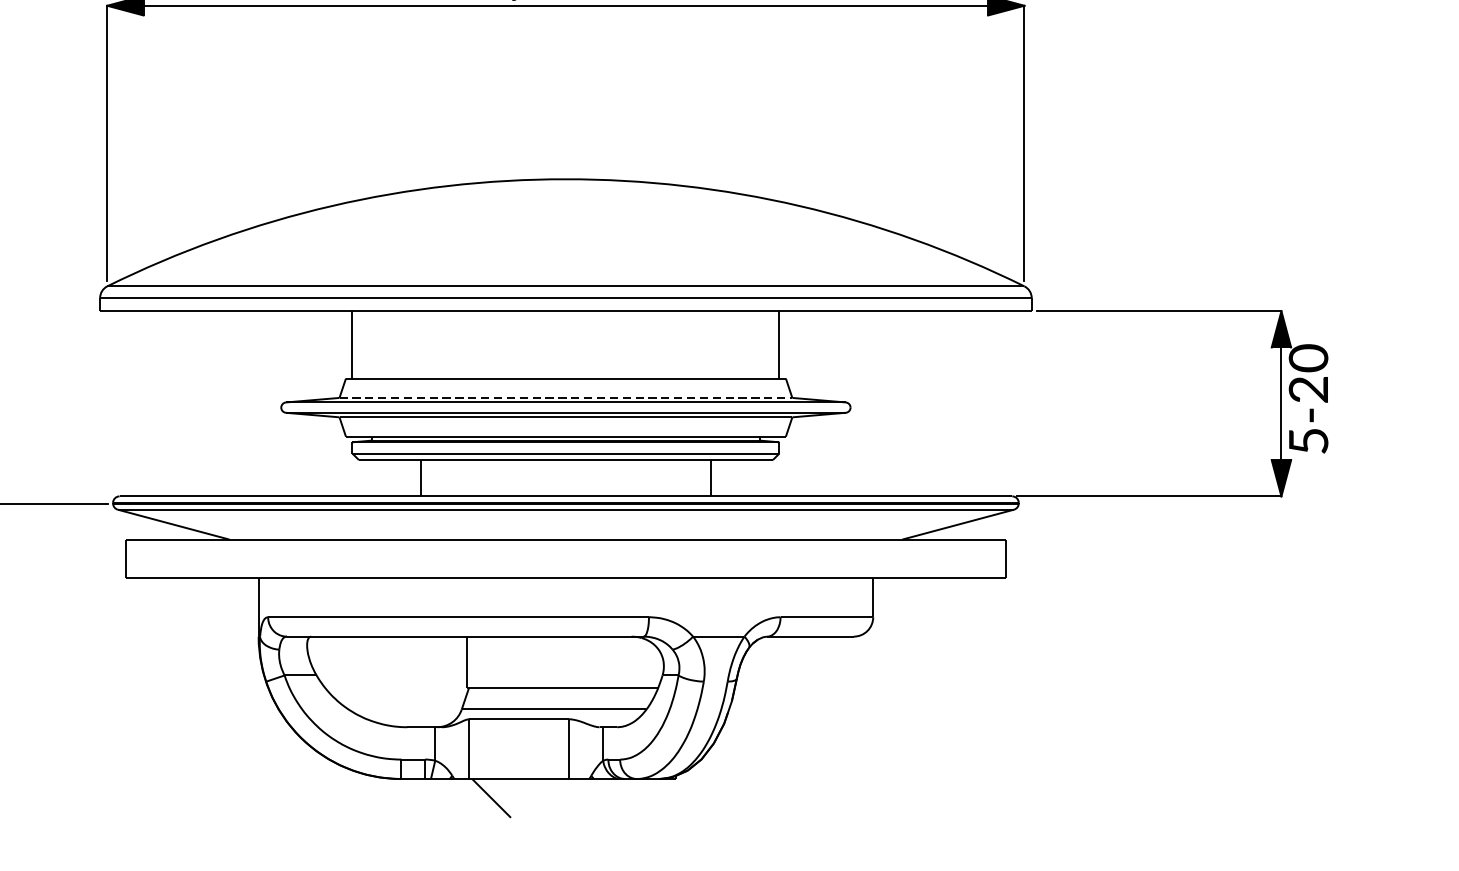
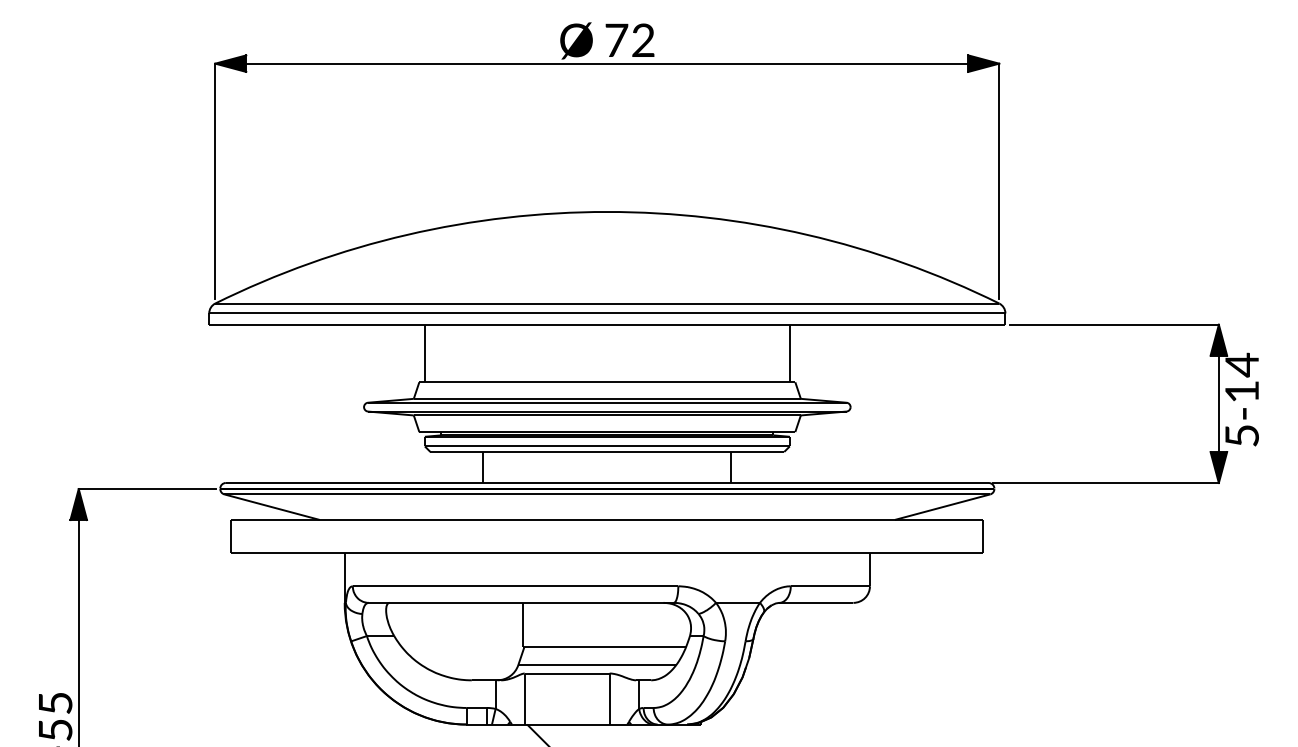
text: (1307, 372) -> (1241, 377), 5-20 -> 5-14
line: (566, 397) -> (607, 398), dashed -> solid

